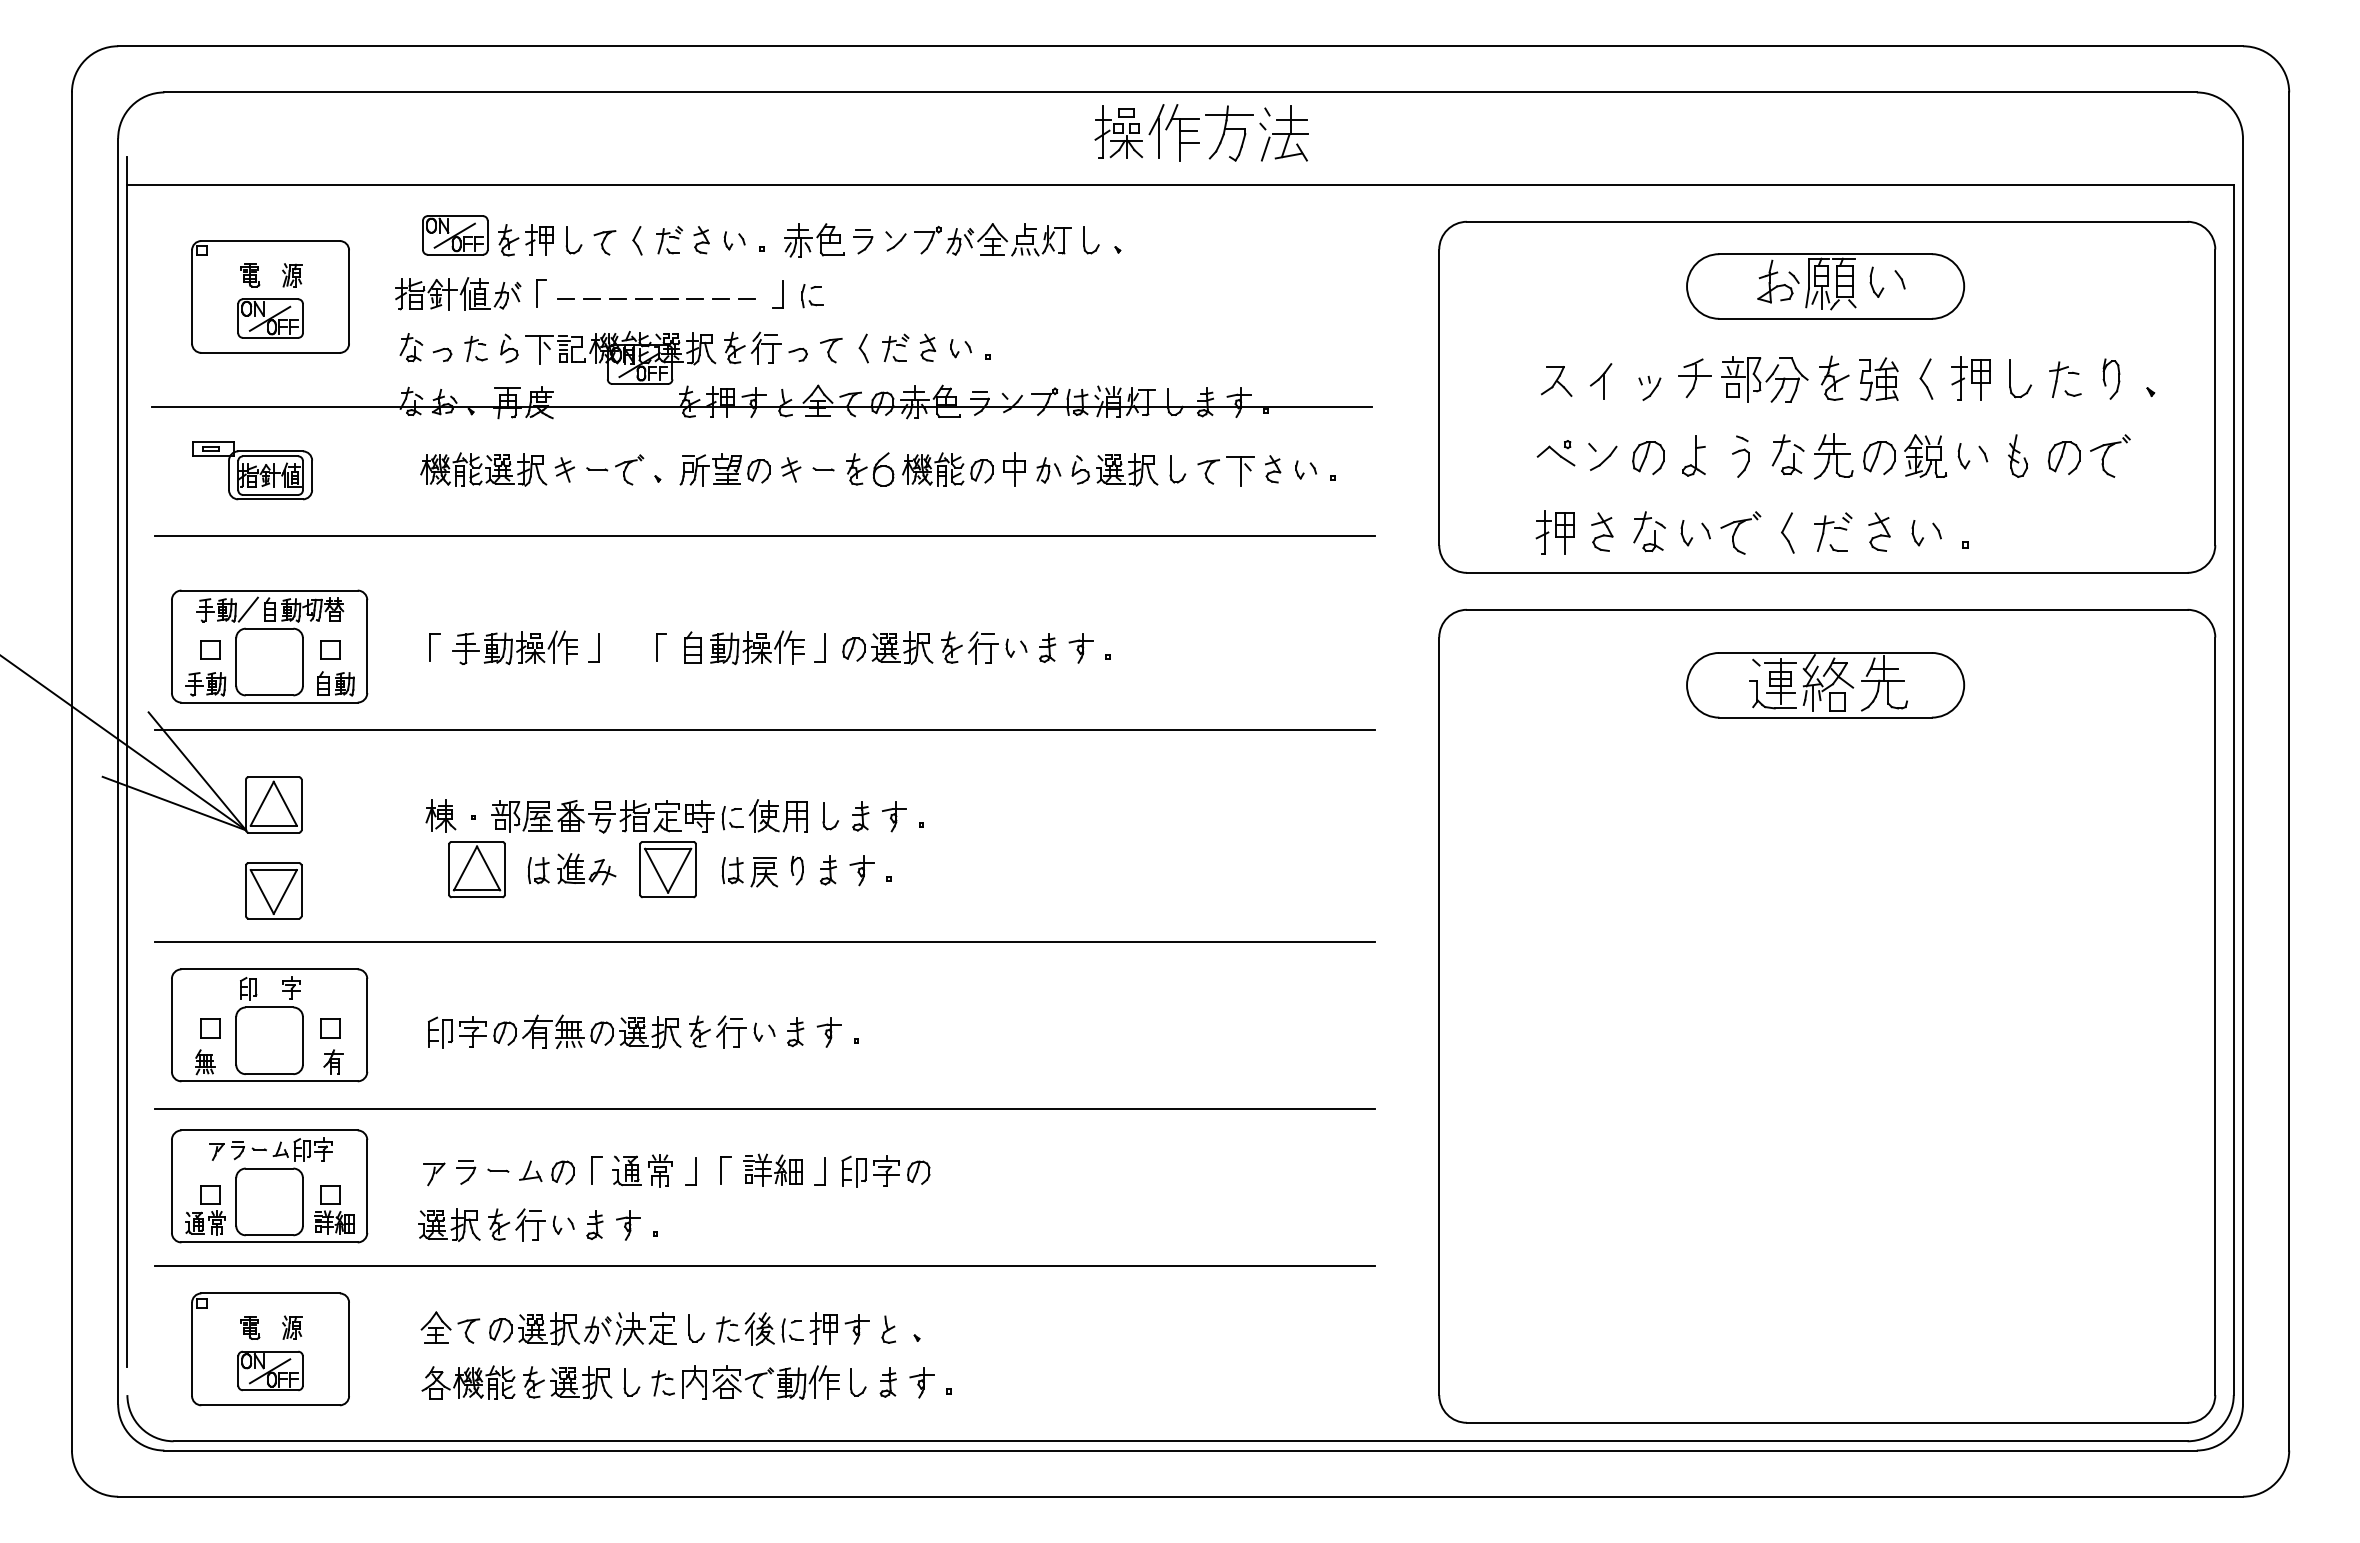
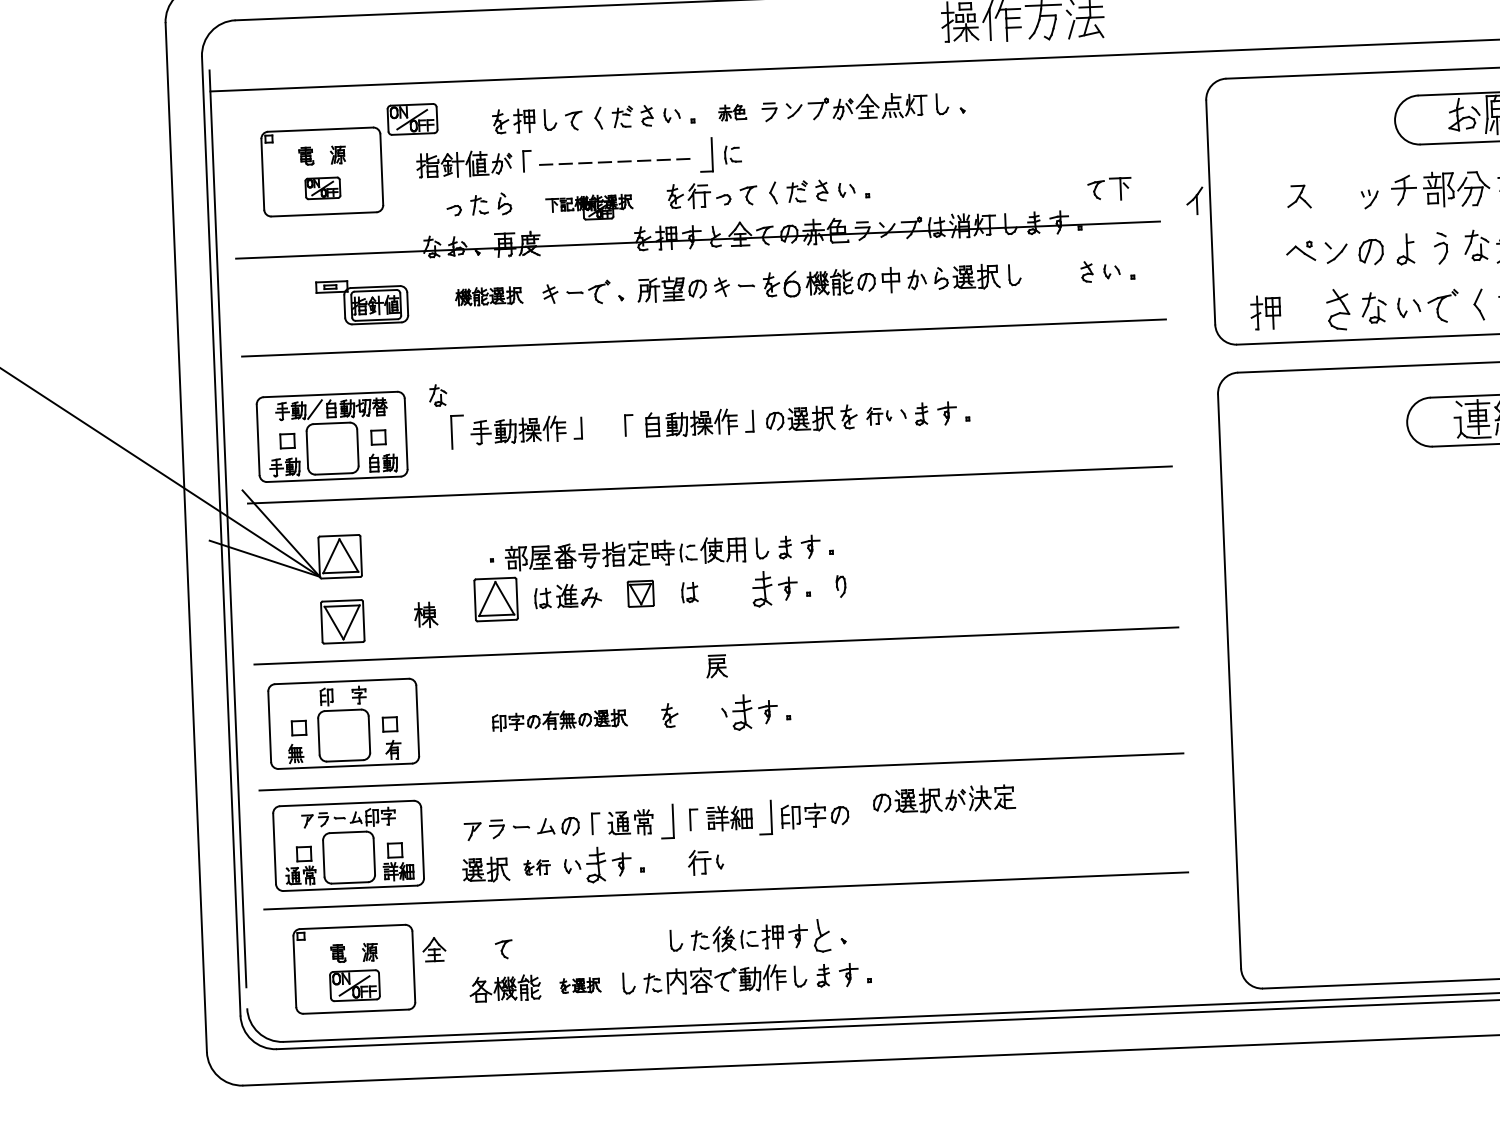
part: (455, 235) -> (412, 119), moved
part: (814, 240) -> (732, 112), size x0.6
part: (777, 294) -> (706, 154), size x1.6
part: (270, 318) -> (322, 188), size x0.7
part: (411, 347) -> (438, 395), moved
part: (620, 357) -> (589, 207), size x0.6
part: (1601, 381) -> (1195, 201), moved
part: (1219, 461) -> (1104, 182), moved
part: (483, 469) -> (488, 296), size x0.7
part: (252, 470) -> (362, 302), moved
part: (1602, 531) -> (1338, 309), size x1.4
part: (1554, 532) -> (1265, 312), moved
part: (434, 647) -> (457, 432), size x1.6
part: (991, 647) -> (879, 415), size x0.7
part: (440, 815) -> (425, 614), moved
part: (667, 869) -> (640, 593), size x0.6
part: (797, 870) -> (841, 586), moved
part: (828, 870) -> (762, 589), size x1.6
part: (763, 872) -> (716, 666), moved
part: (554, 1031) -> (559, 719), size x0.7
part: (739, 1031) -> (705, 861), moved
part: (795, 1032) -> (742, 713), size x1.6
part: (690, 1171) -> (667, 821), size x1.6
part: (819, 1171) -> (764, 817), size x1.6
part: (516, 1224) -> (536, 867), size x0.6
part: (594, 1224) -> (595, 864), size x1.6
part: (435, 1327) -> (433, 949), moved
part: (582, 1328) -> (943, 799), moved
part: (888, 1329) -> (821, 935), size x1.6
part: (567, 1382) -> (580, 985), size x0.6

